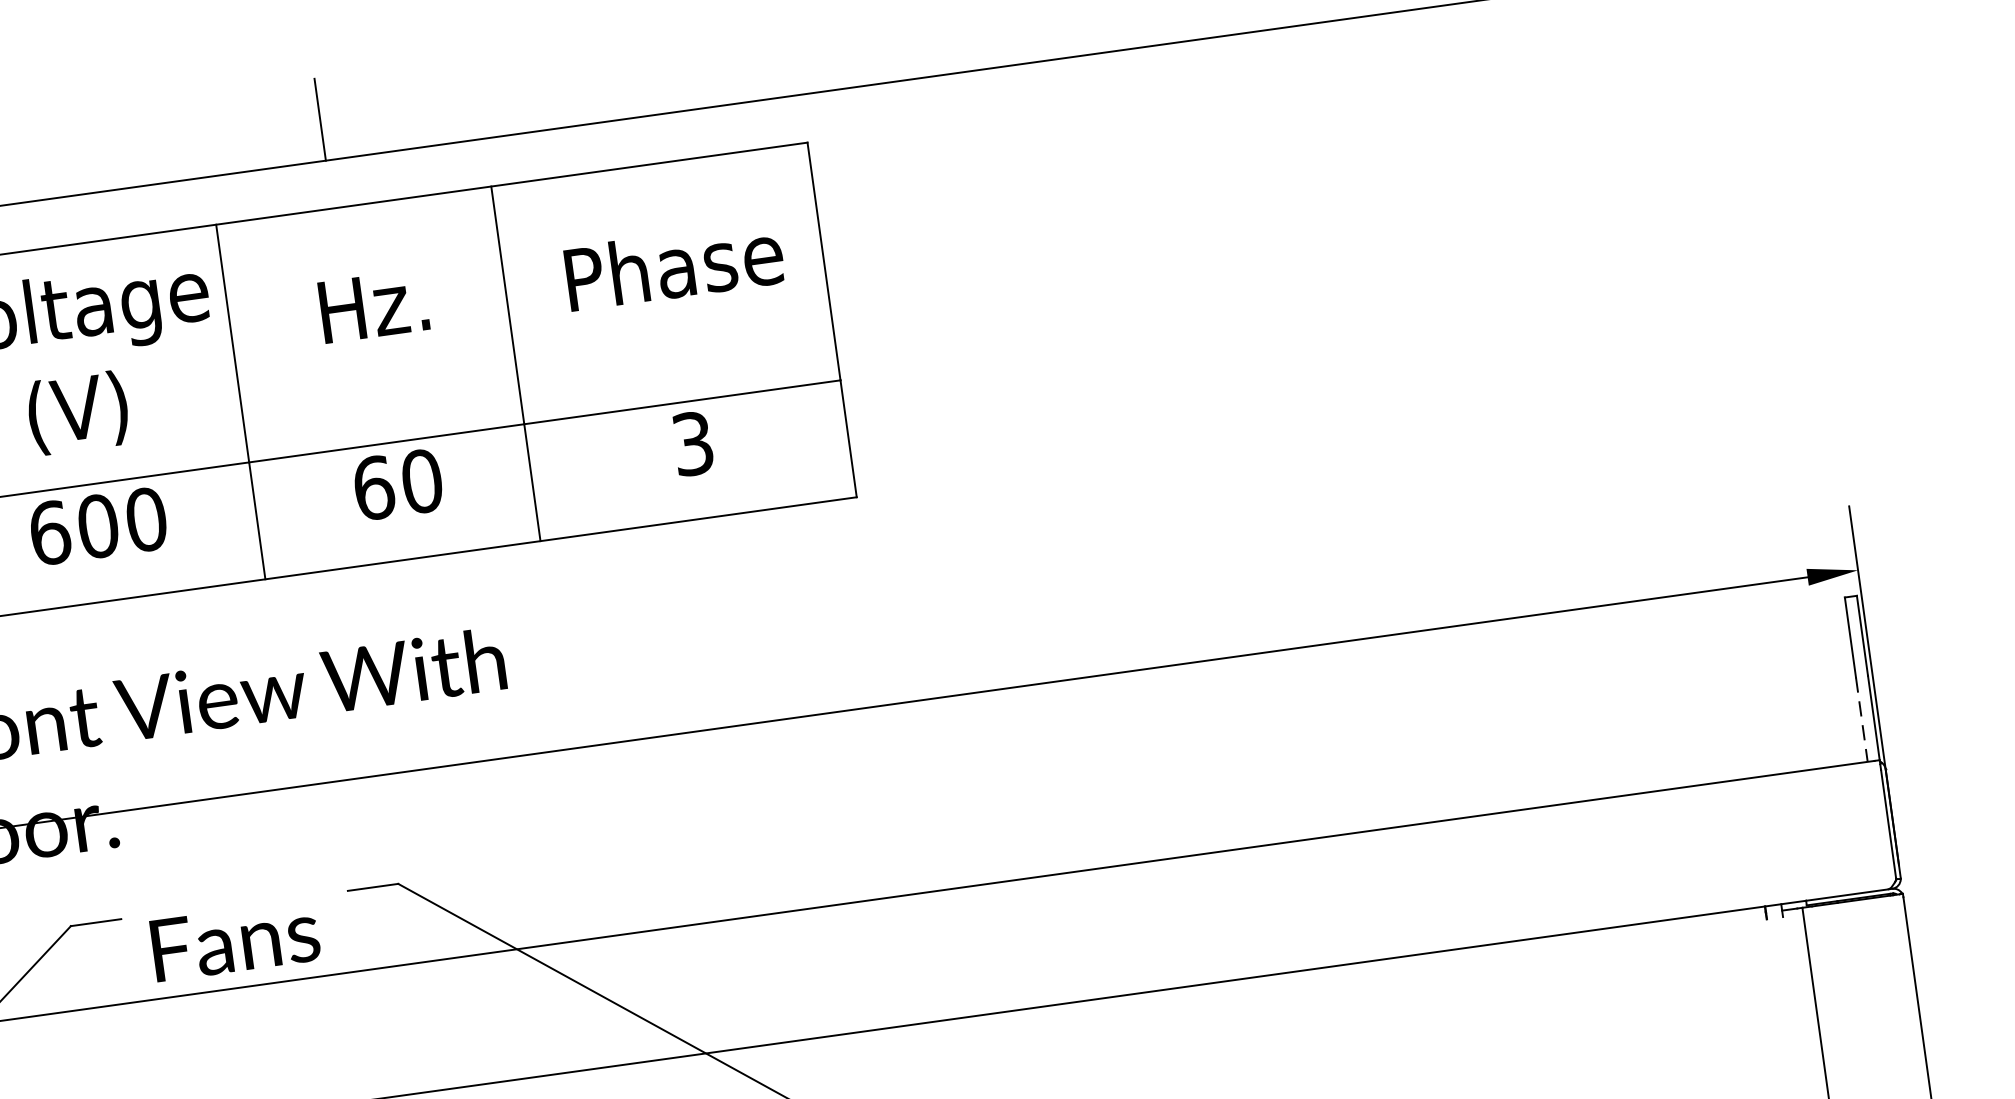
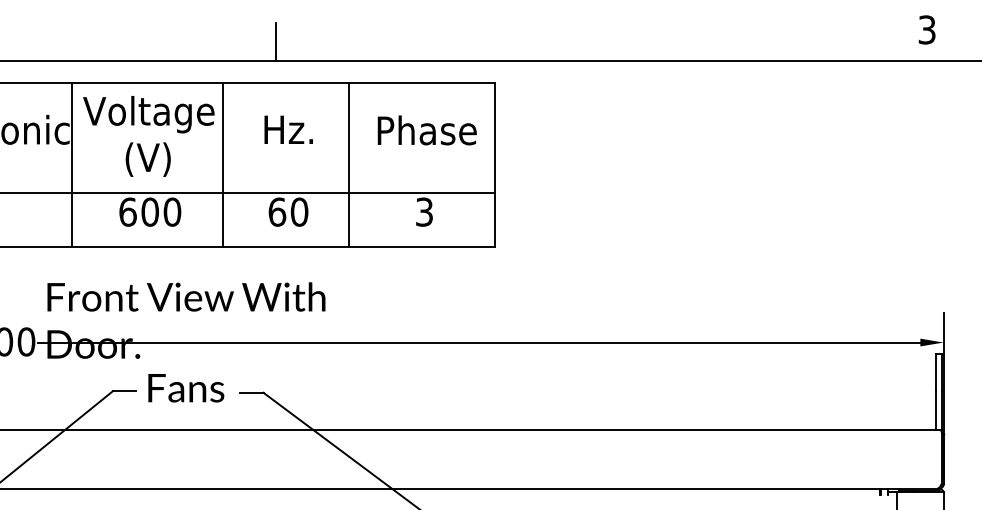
line: (1860, 720) -> (935, 410), dashed -> solid
text: (236, 941) -> (186, 388), moved

